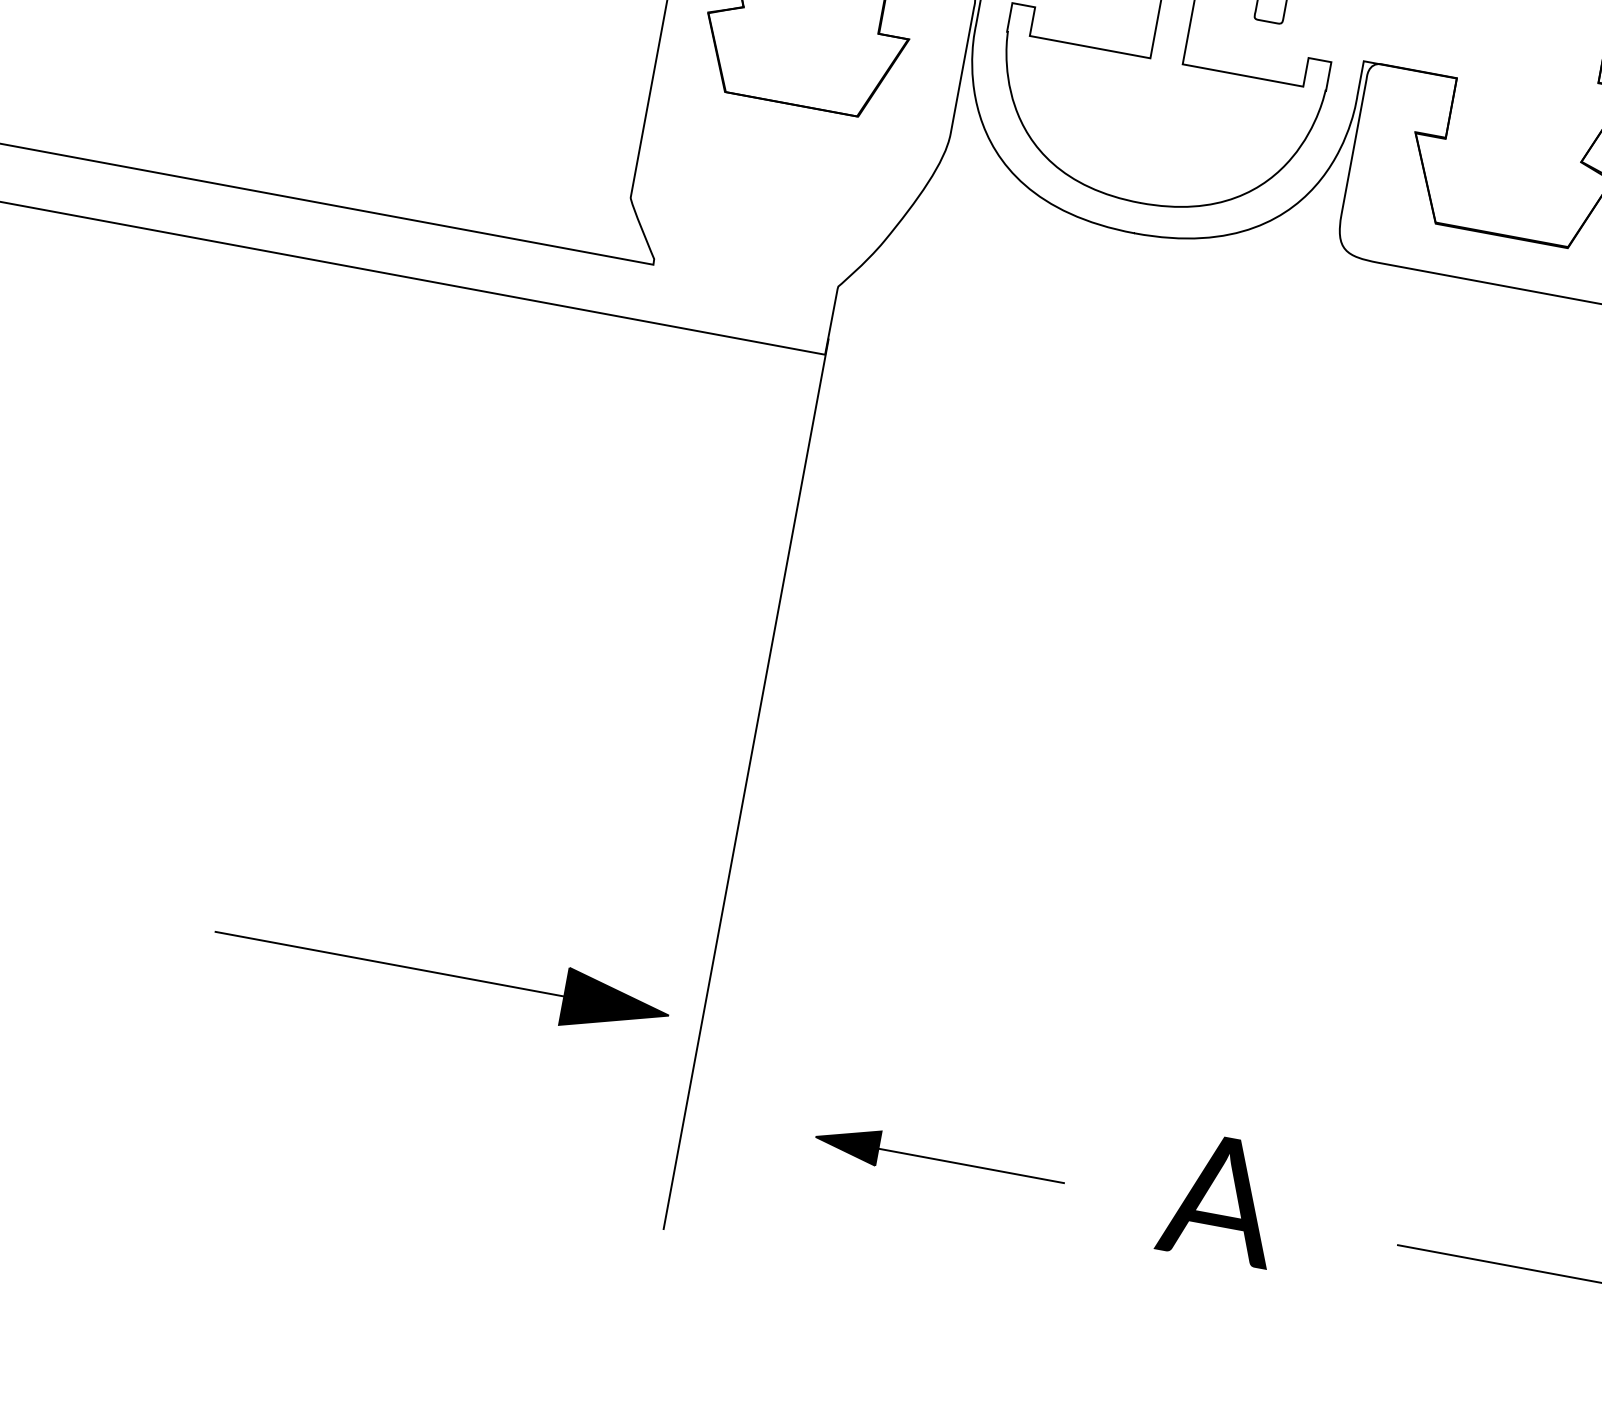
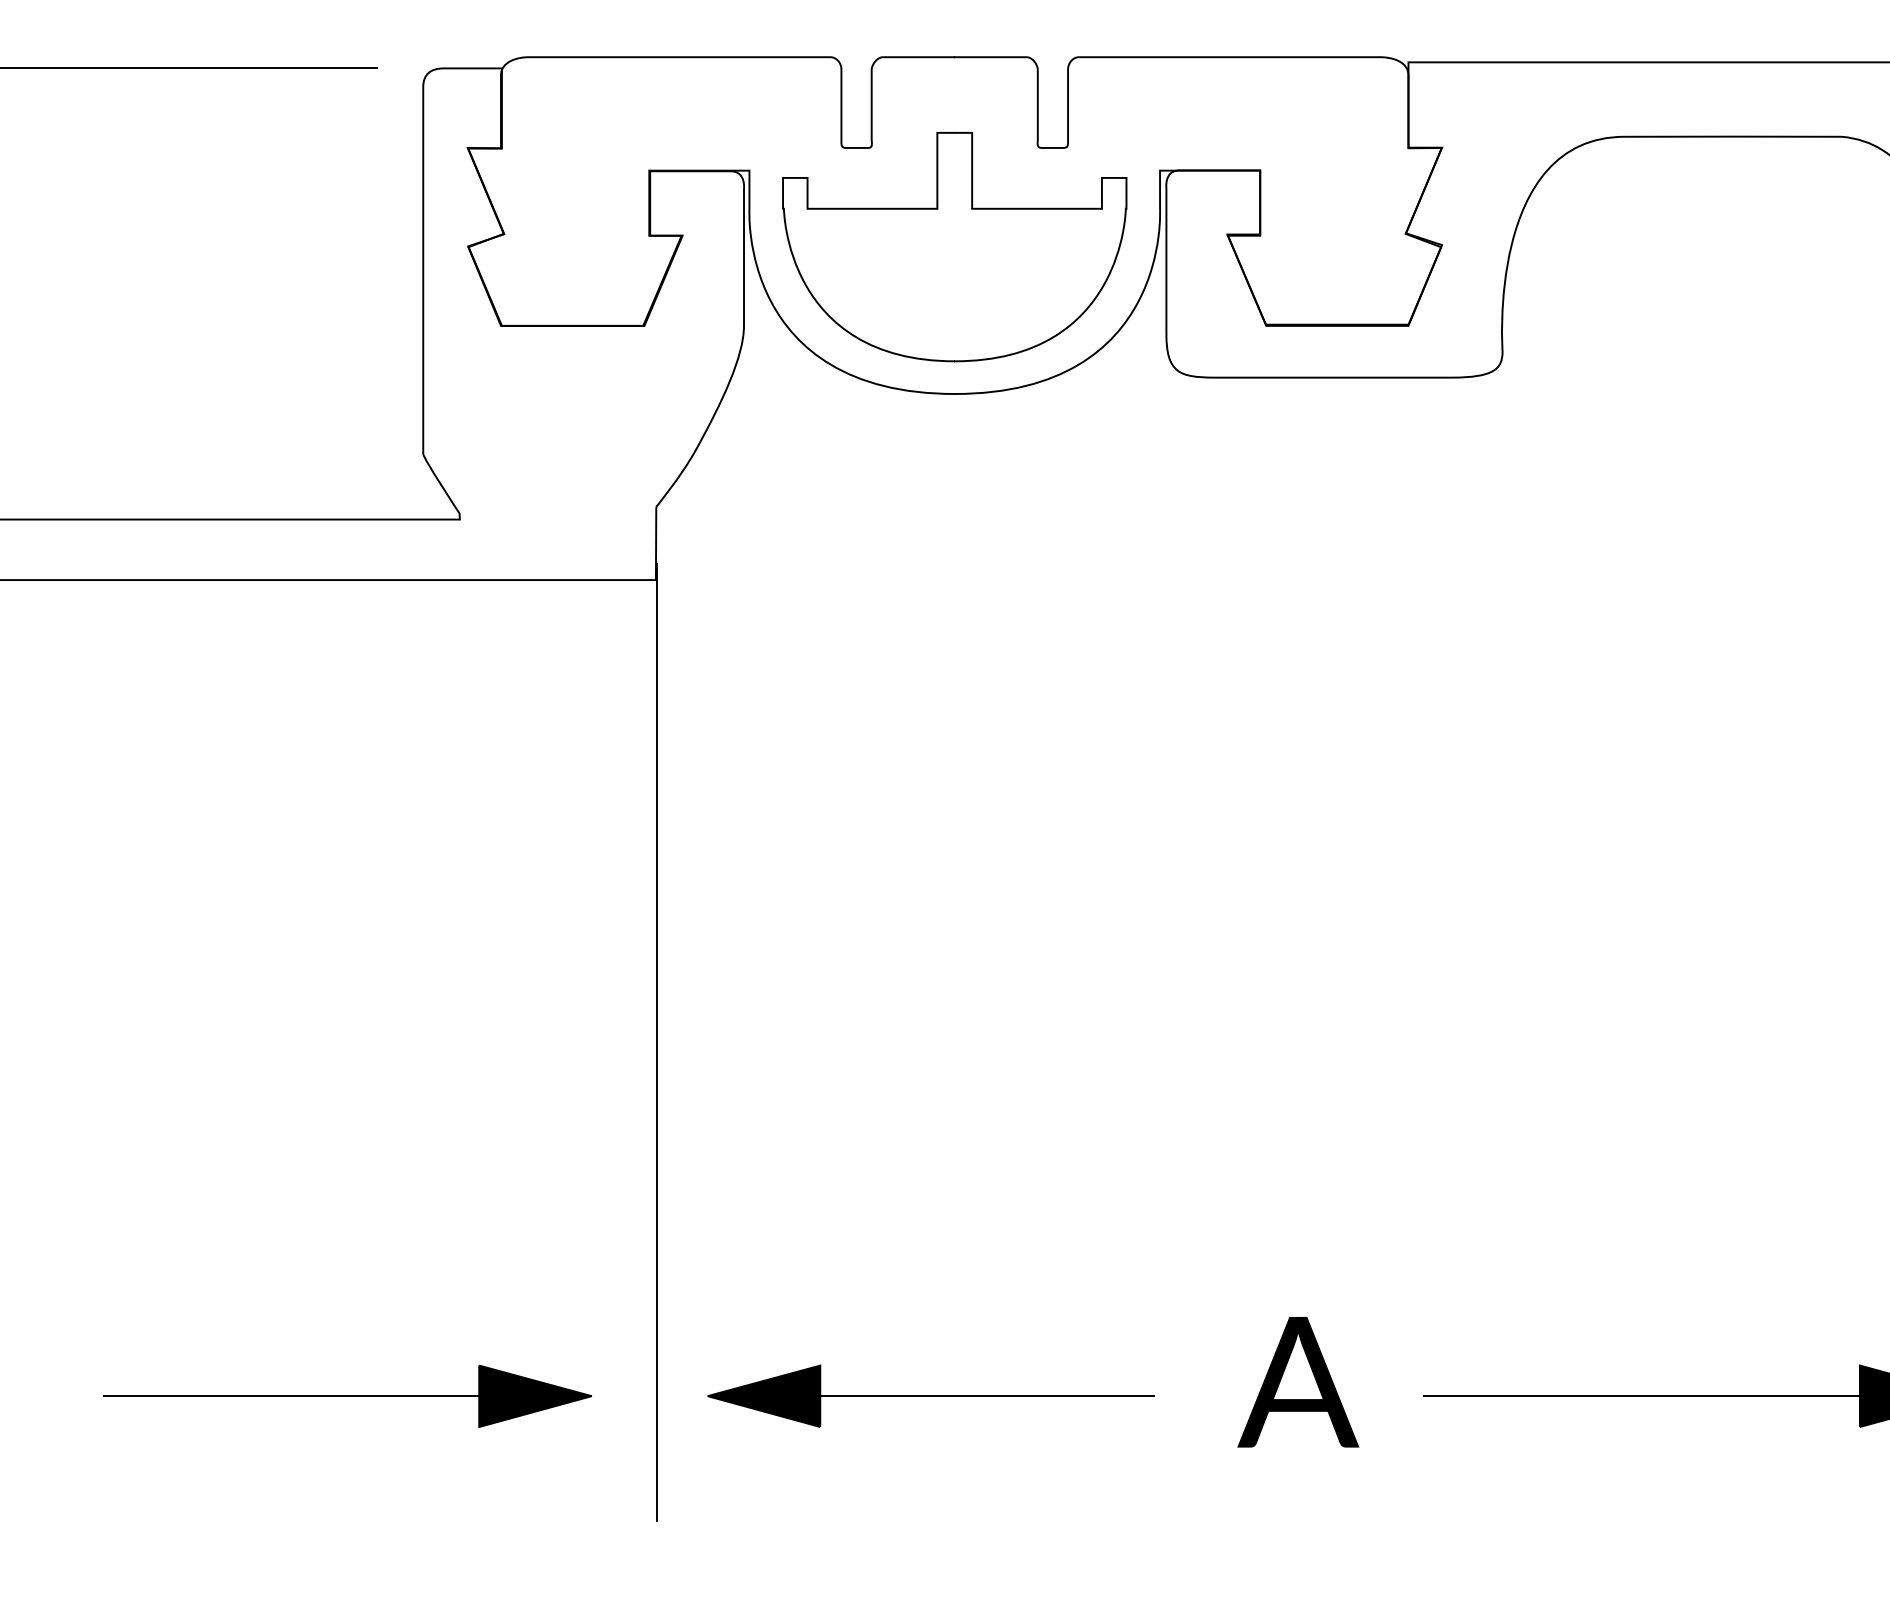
part: (441, 973) -> (347, 1396), moved
part: (939, 1159) -> (930, 1395), size x1.67
text: (1221, 1199) -> (1298, 1382), moved

